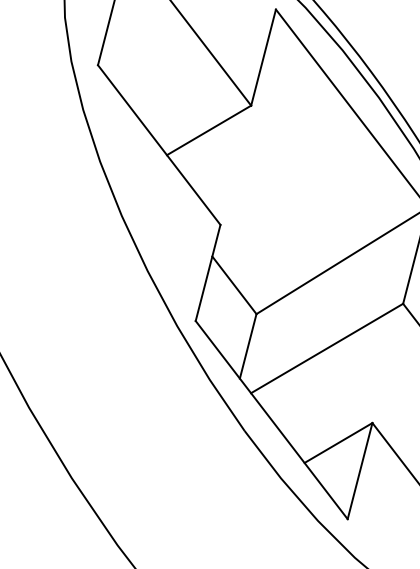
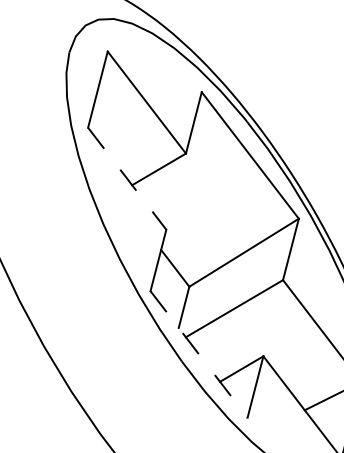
line: (159, 146) -> (127, 179), solid -> dashed
line: (272, 420) -> (199, 354), solid -> dashed

